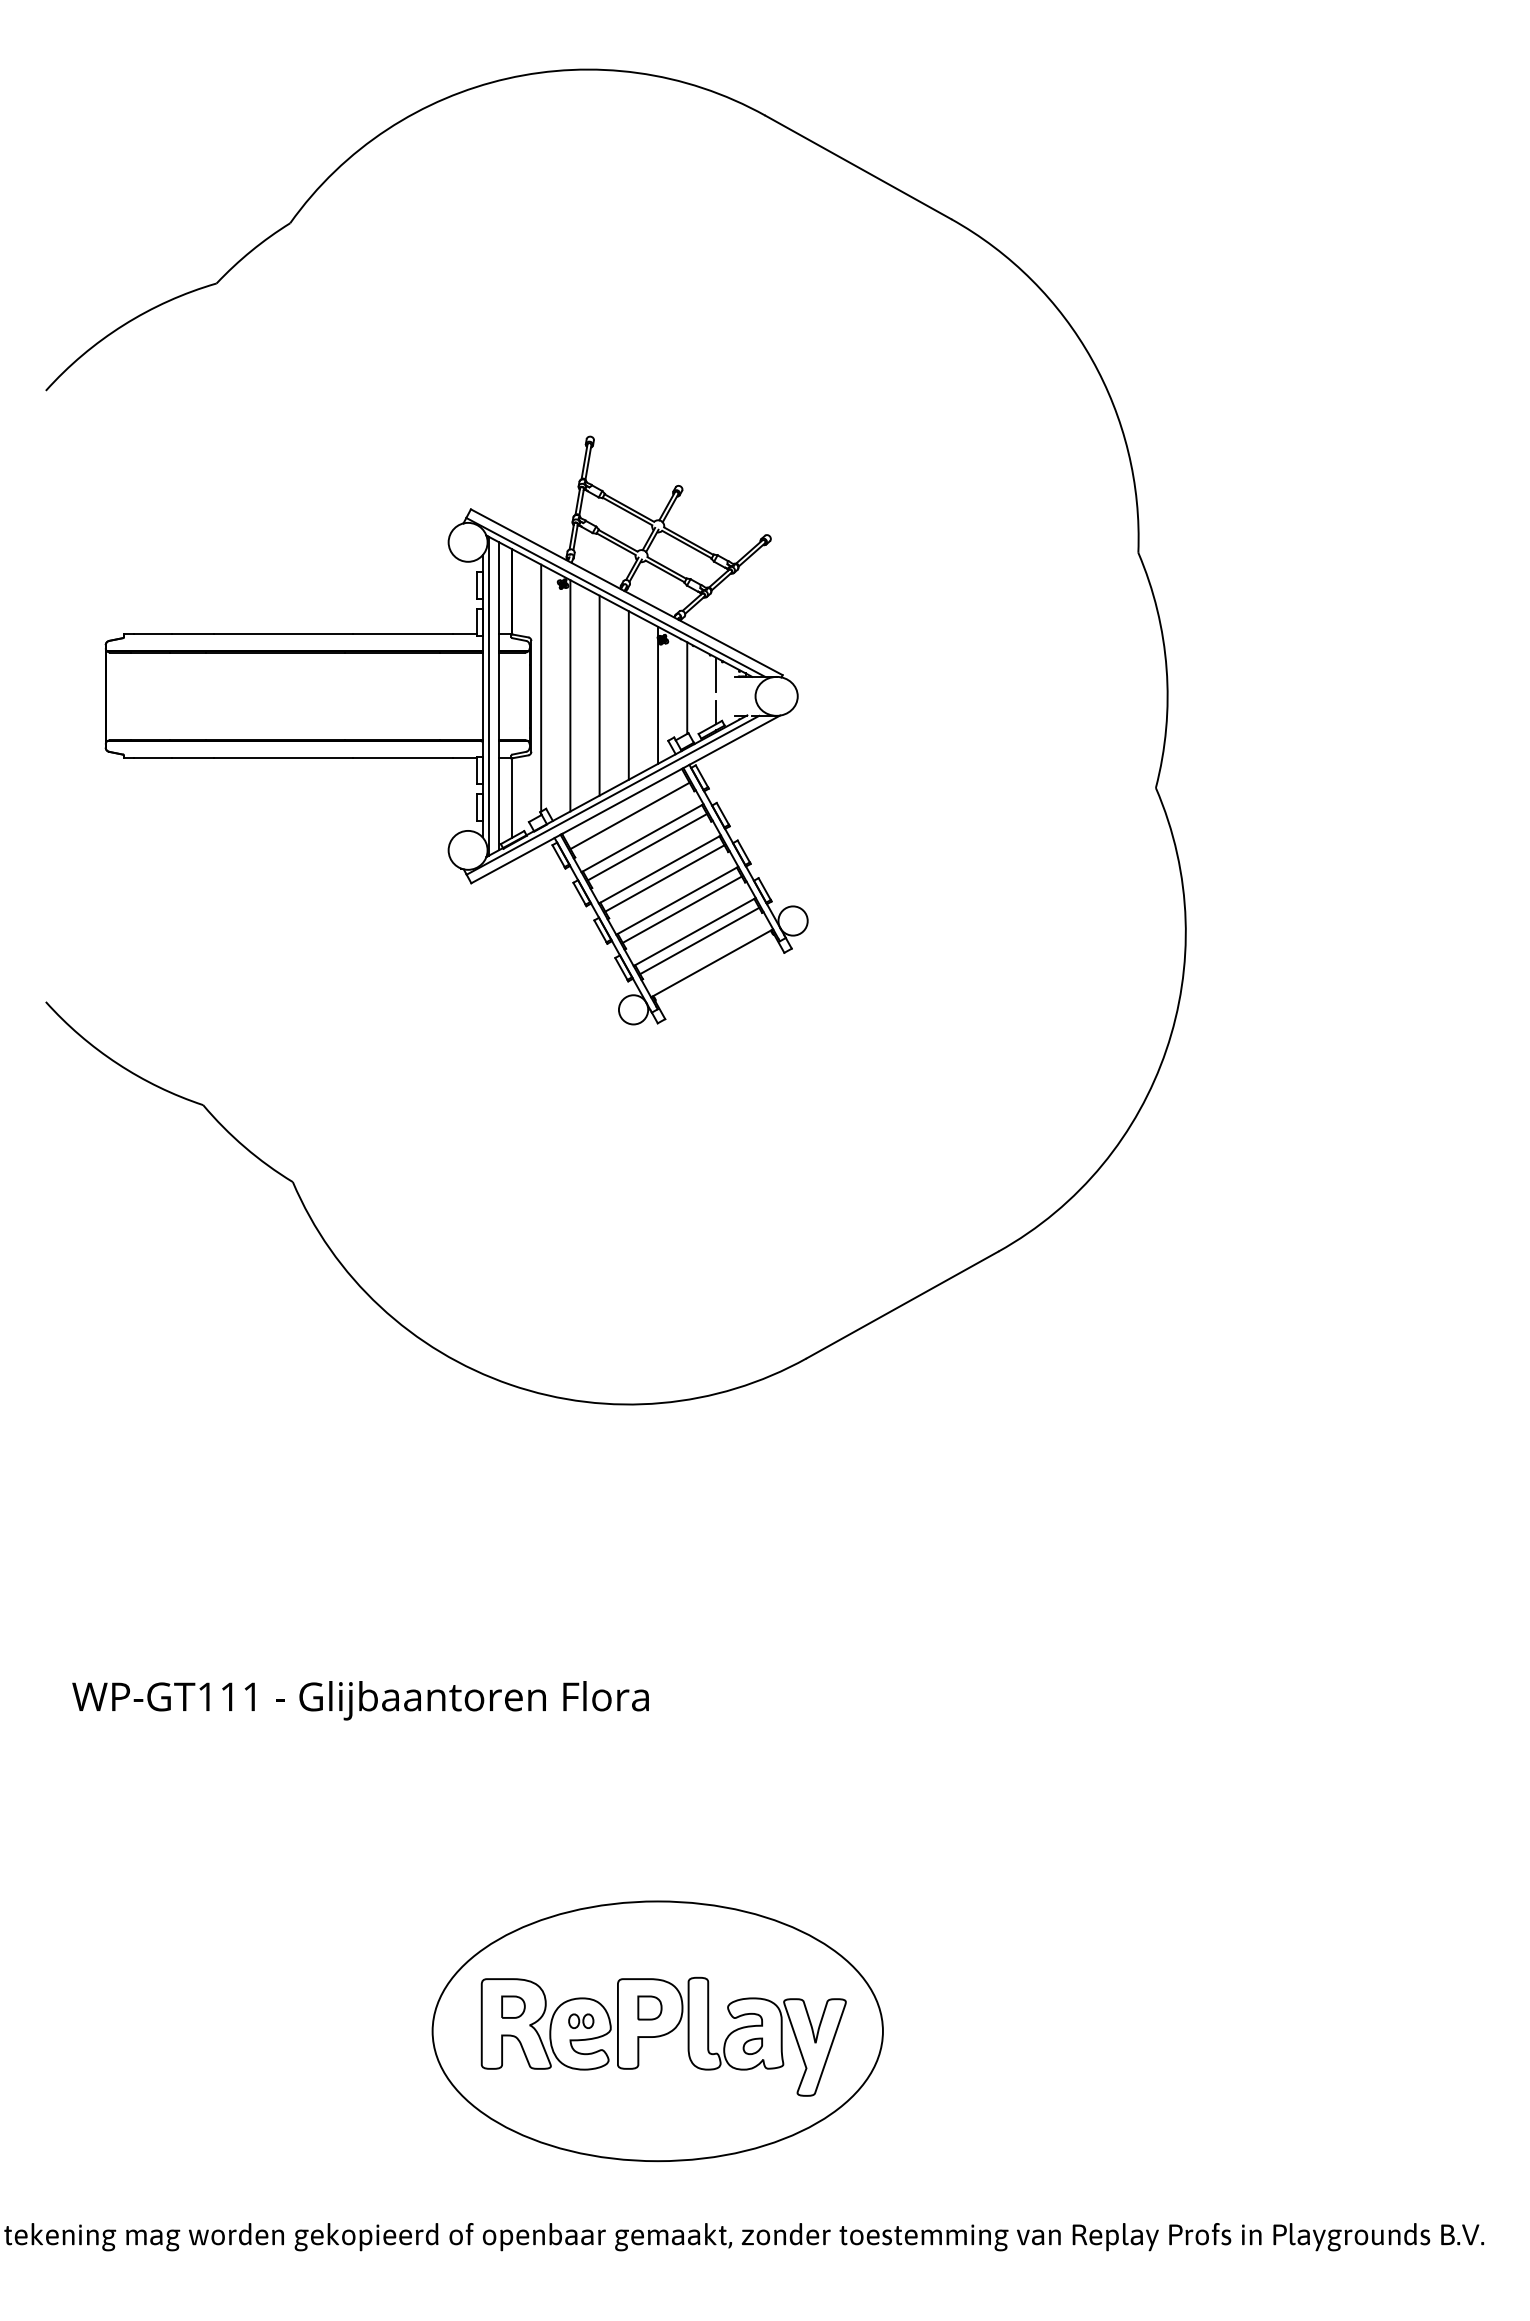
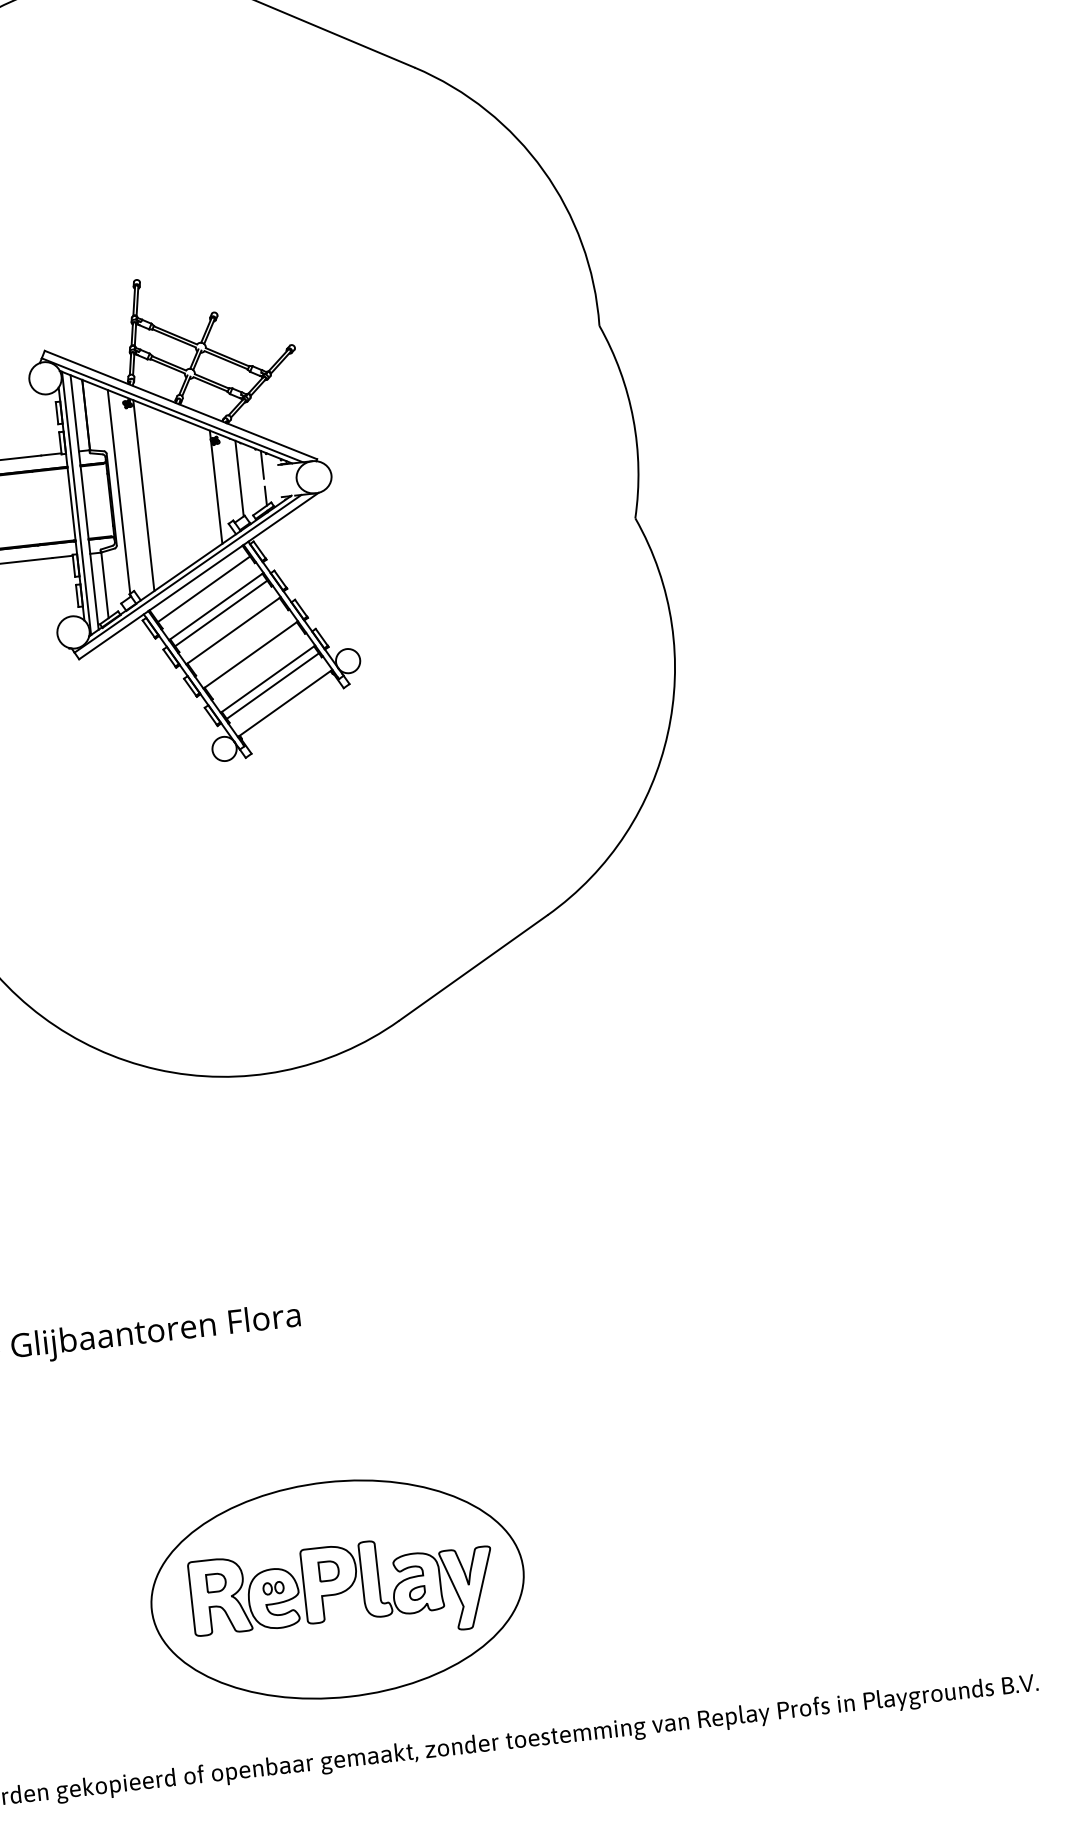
line: (599, 695) -> (167, 492), removed
line: (628, 695) -> (191, 490), removed
line: (664, 878) -> (238, 637), removed
line: (681, 909) -> (254, 661), removed

